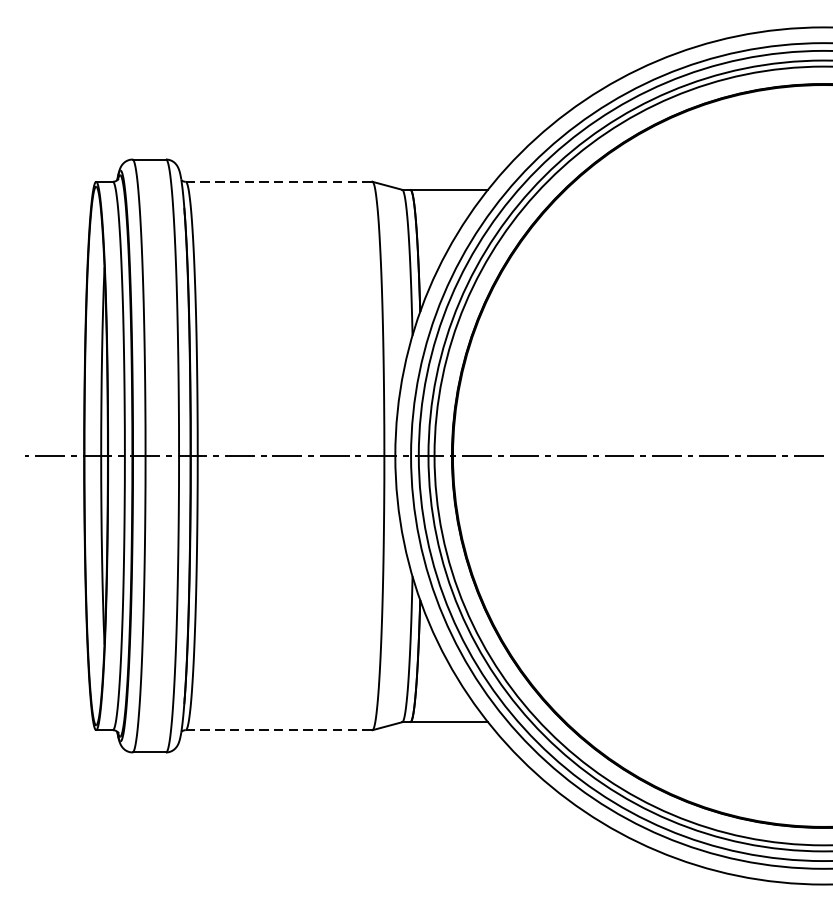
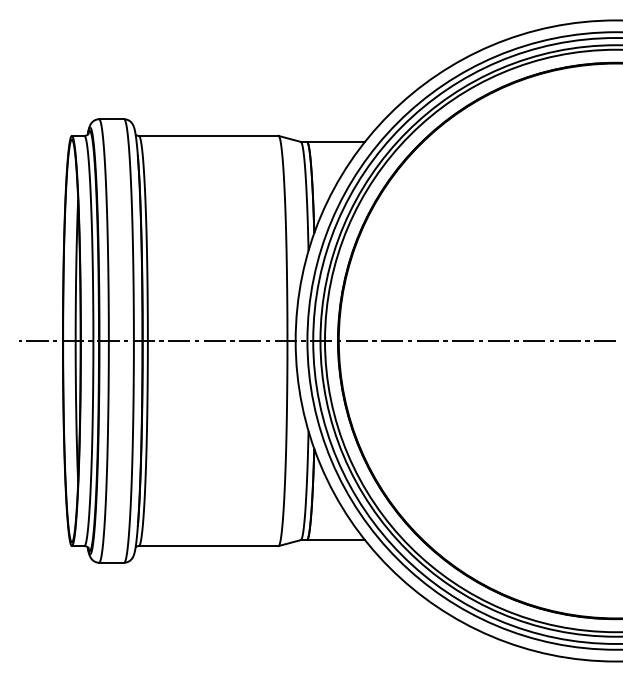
line: (278, 181) -> (208, 135), dashed -> solid
line: (278, 730) -> (208, 546), dashed -> solid

